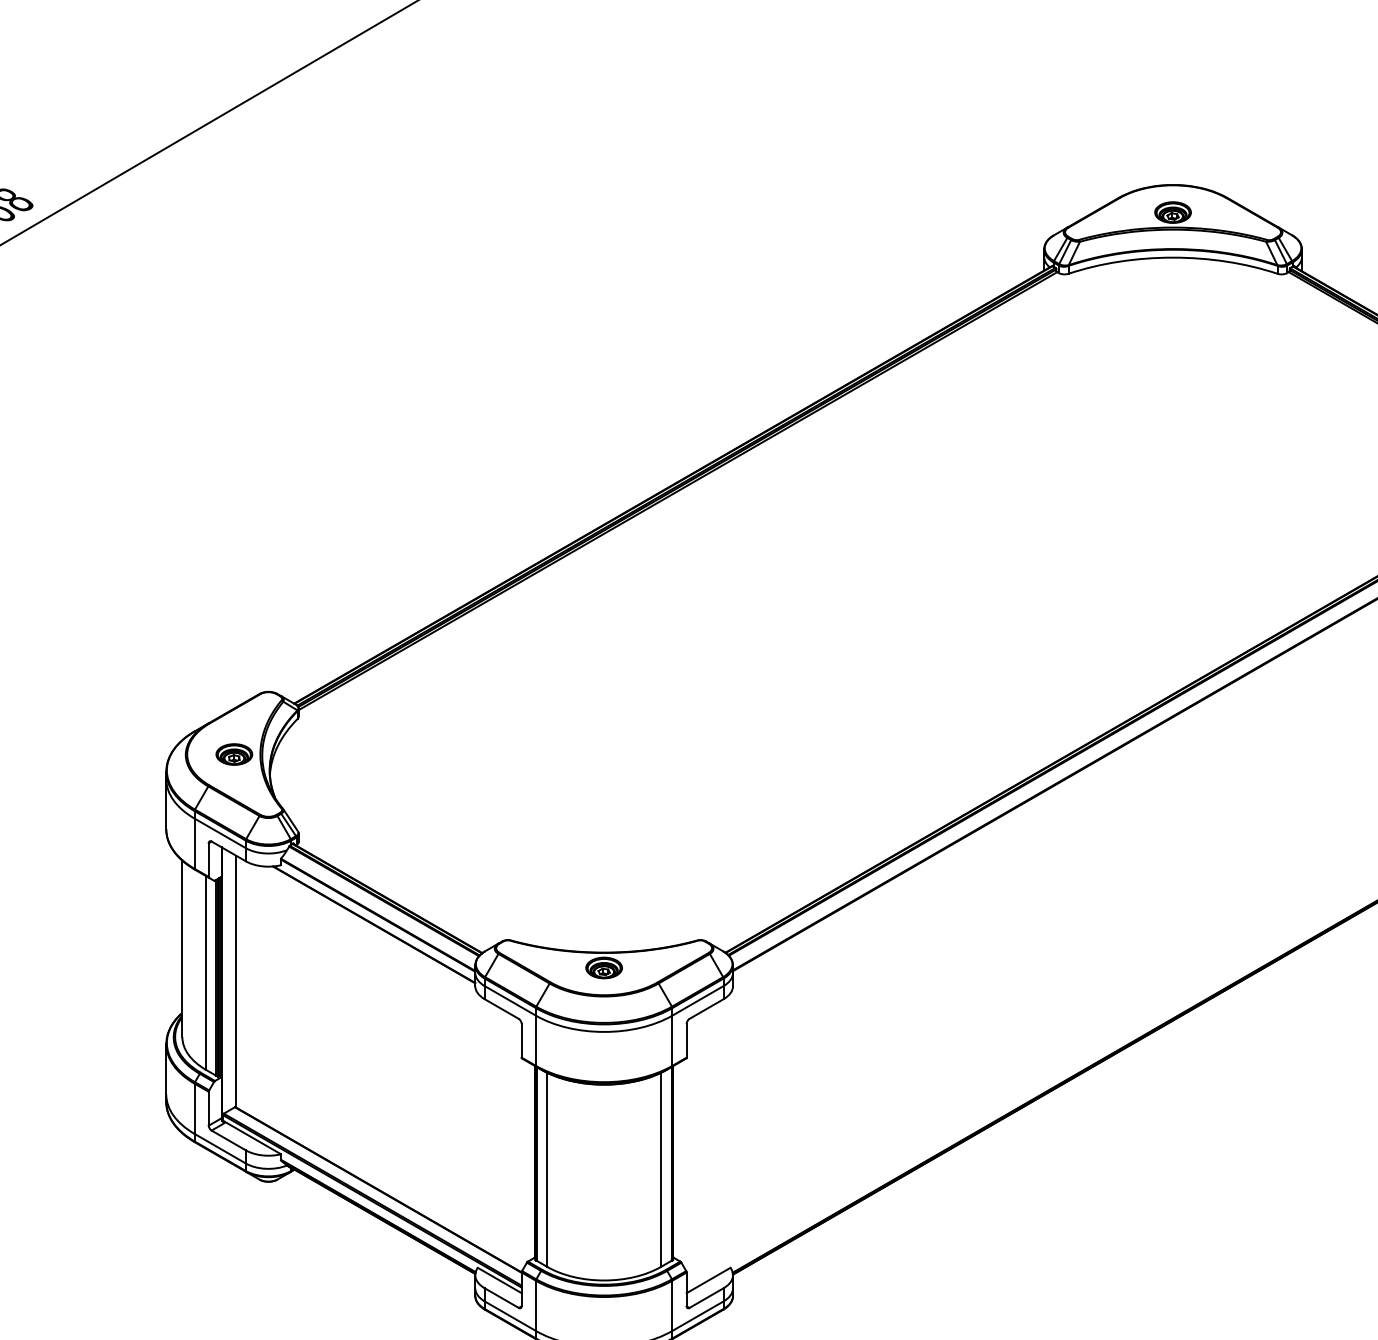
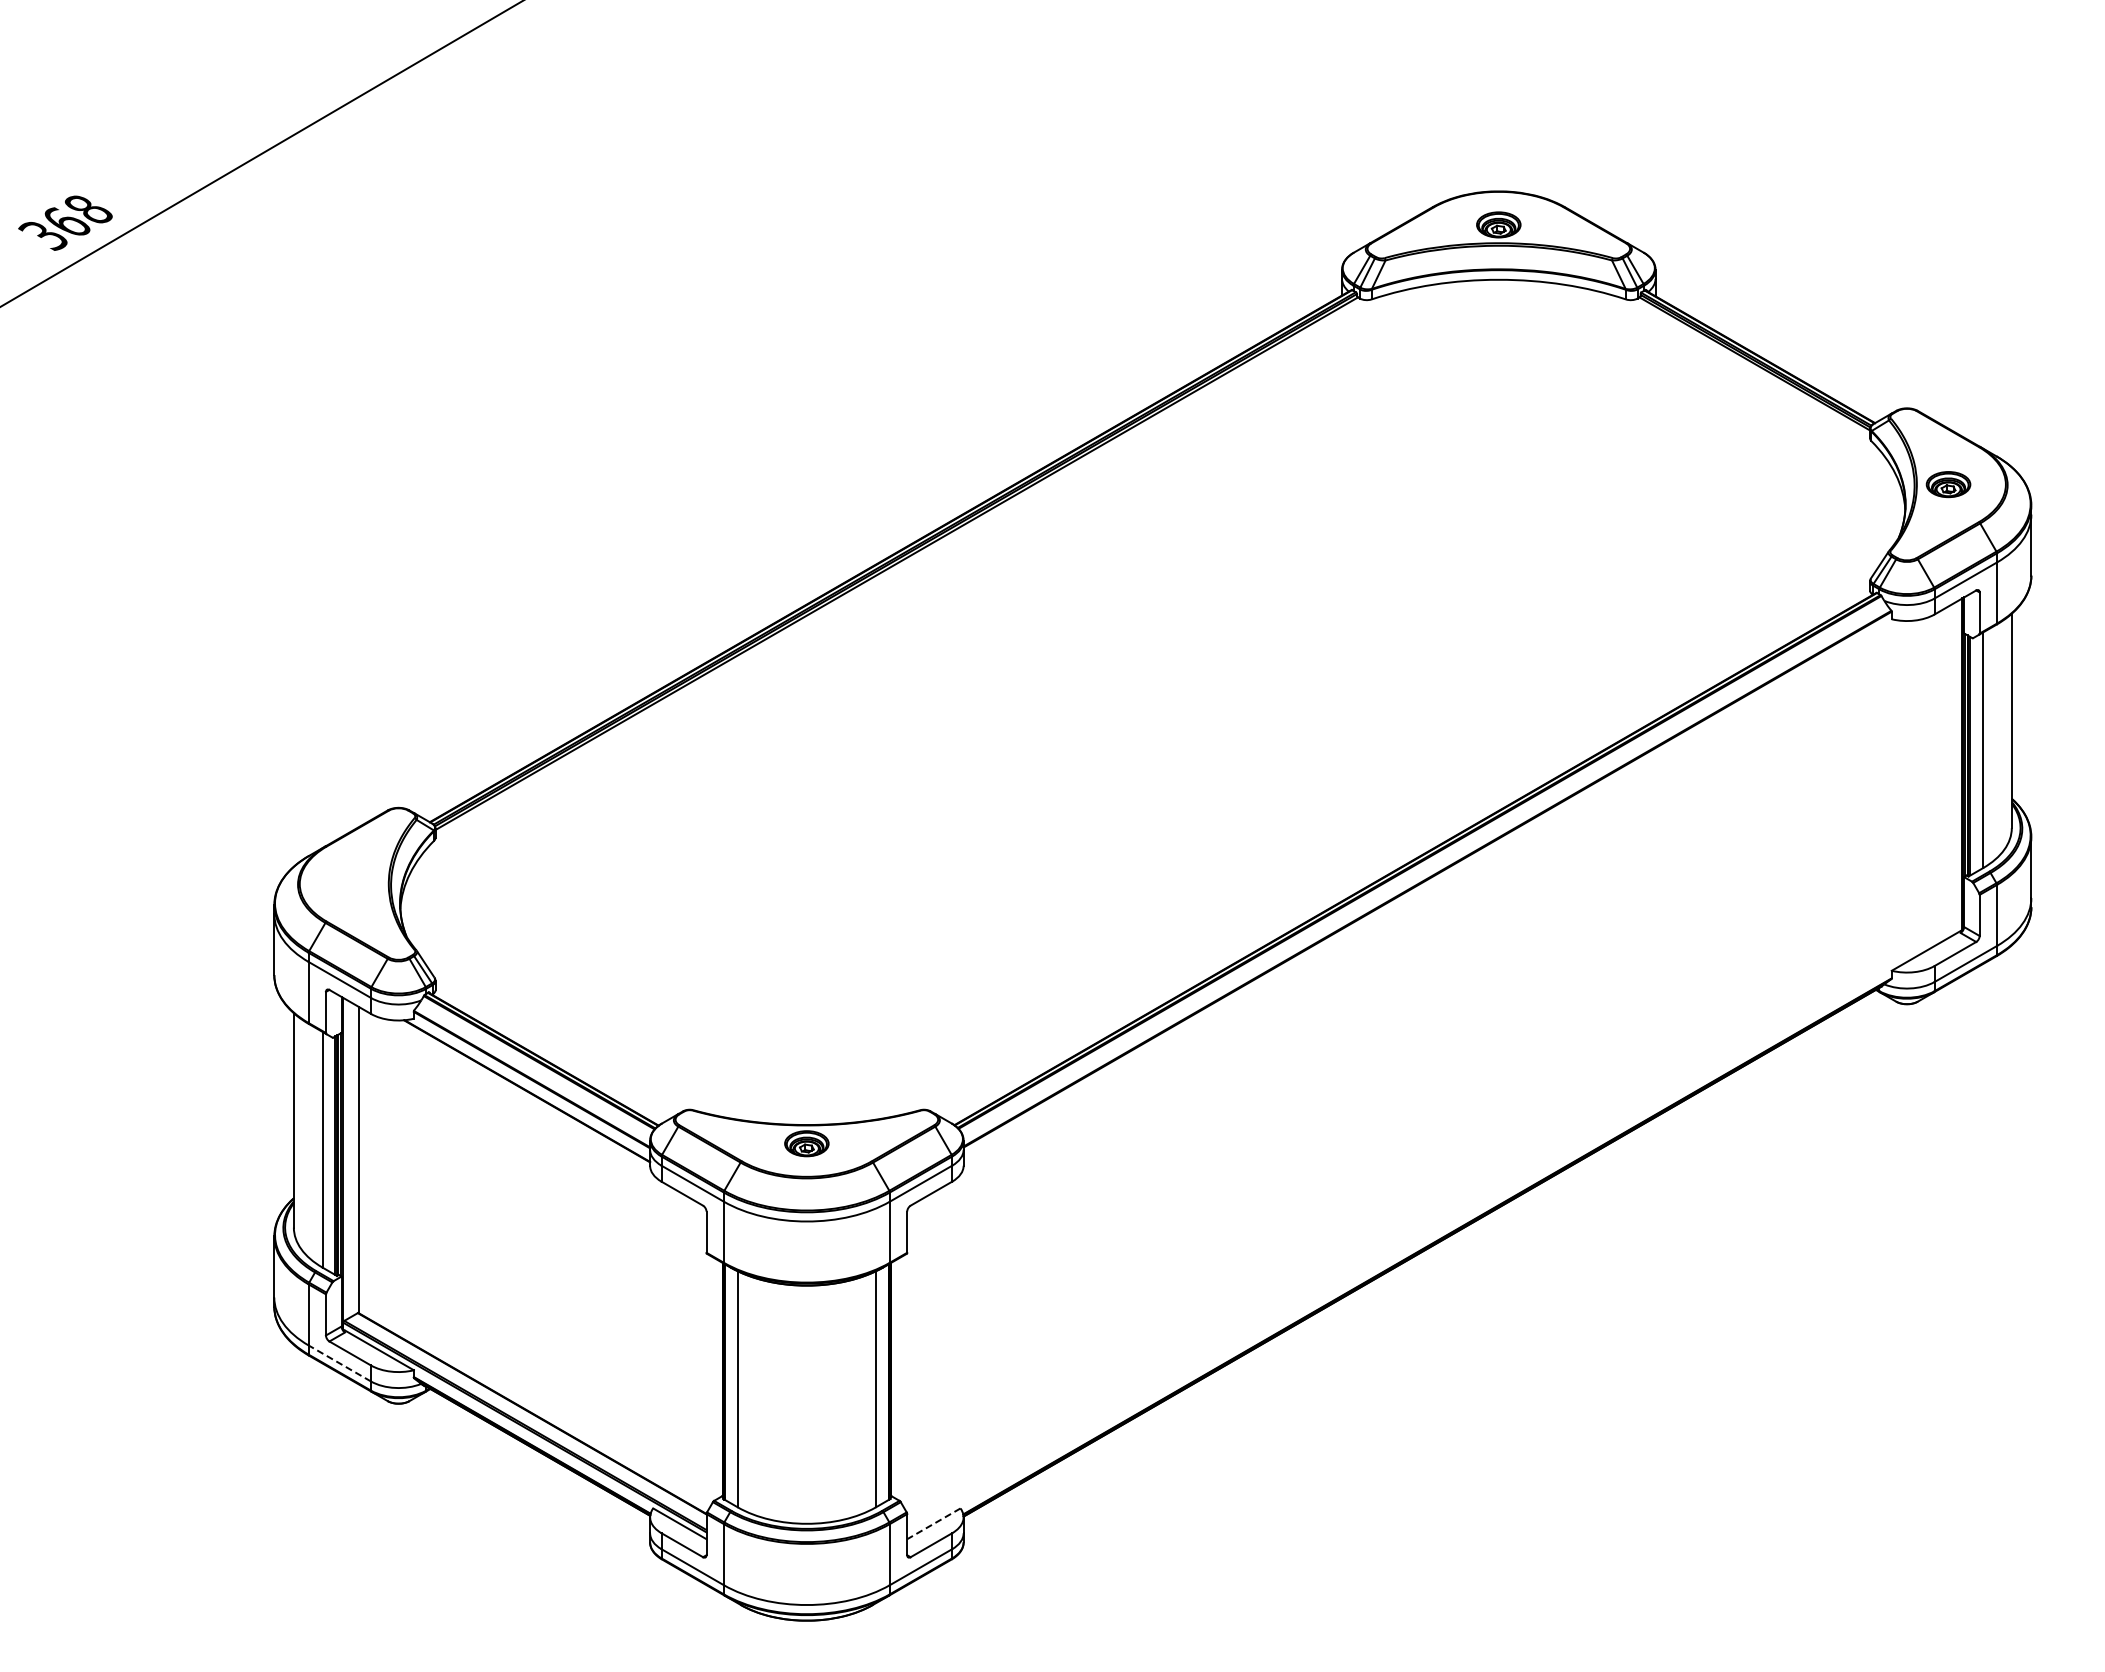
part: (233, 754) -> (356, 883), removed
line: (219, 1148) -> (339, 1363), solid -> dashed
line: (708, 1280) -> (933, 1523), solid -> dashed

